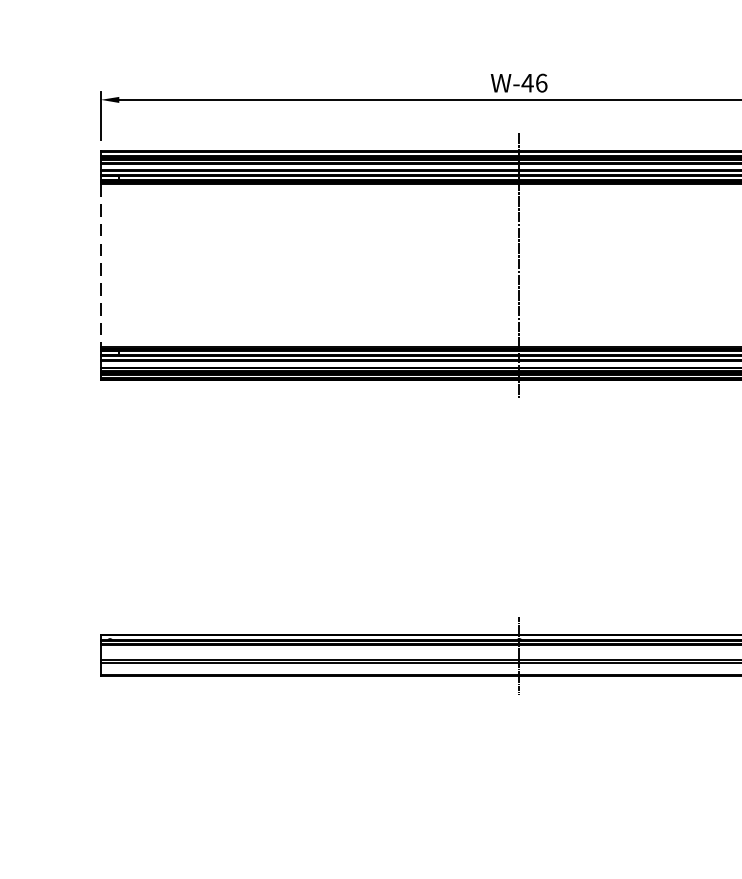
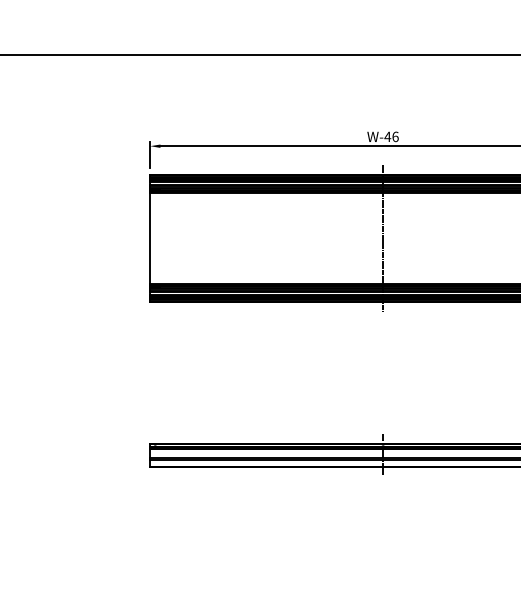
line: (101, 267) -> (150, 239), dashed -> solid

